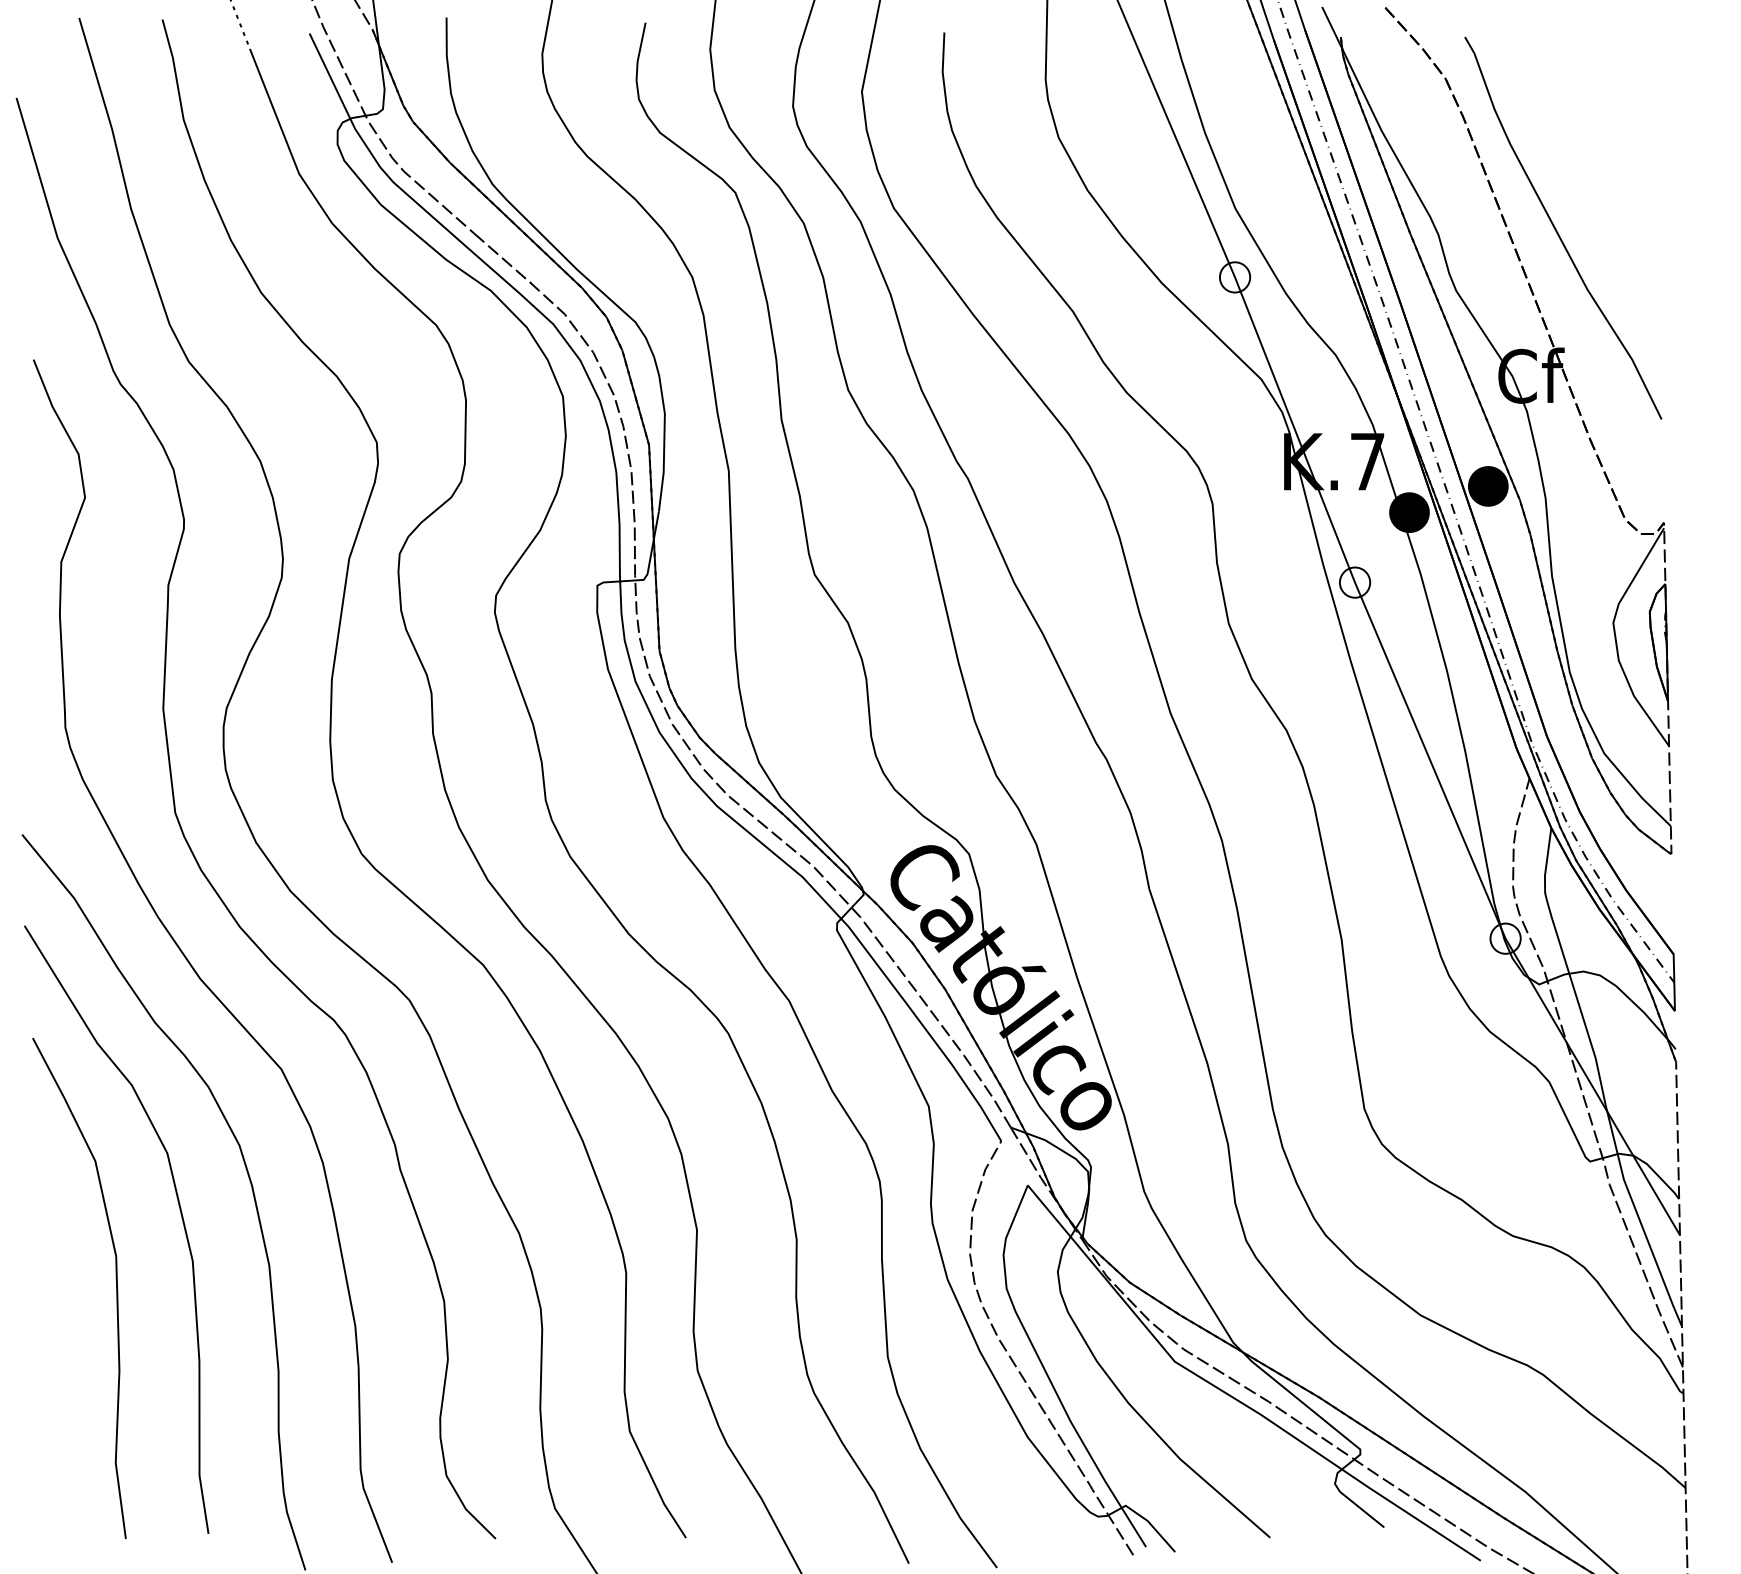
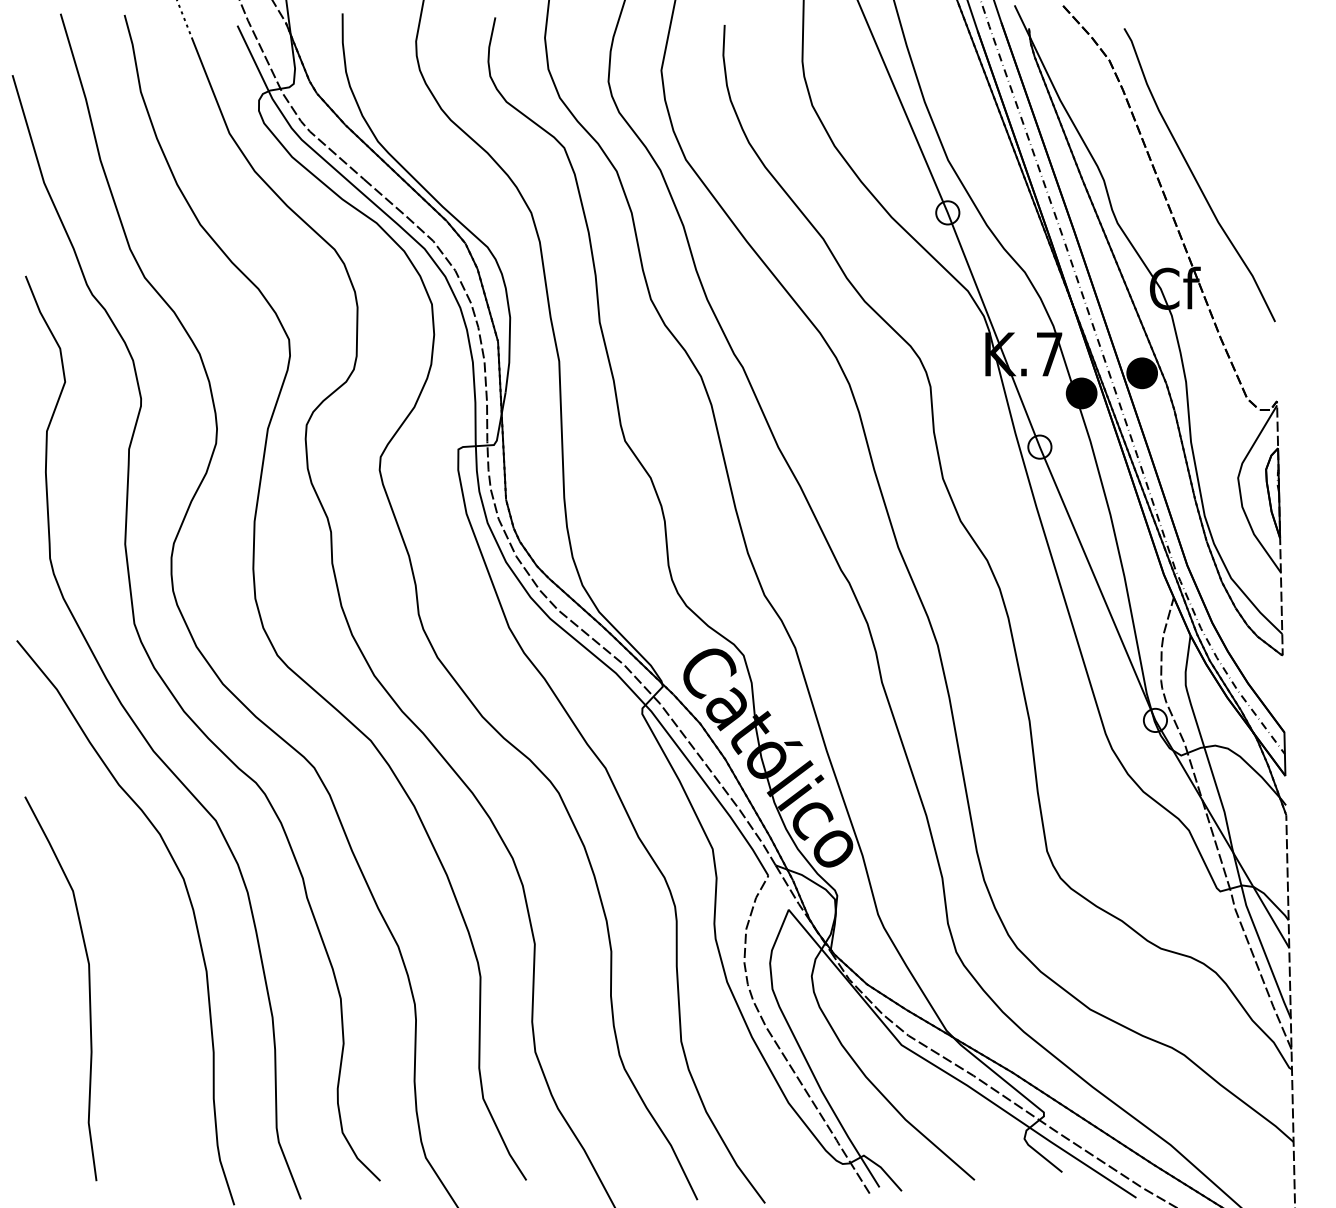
curve: (180, 1214) -> (138, 932), removed

